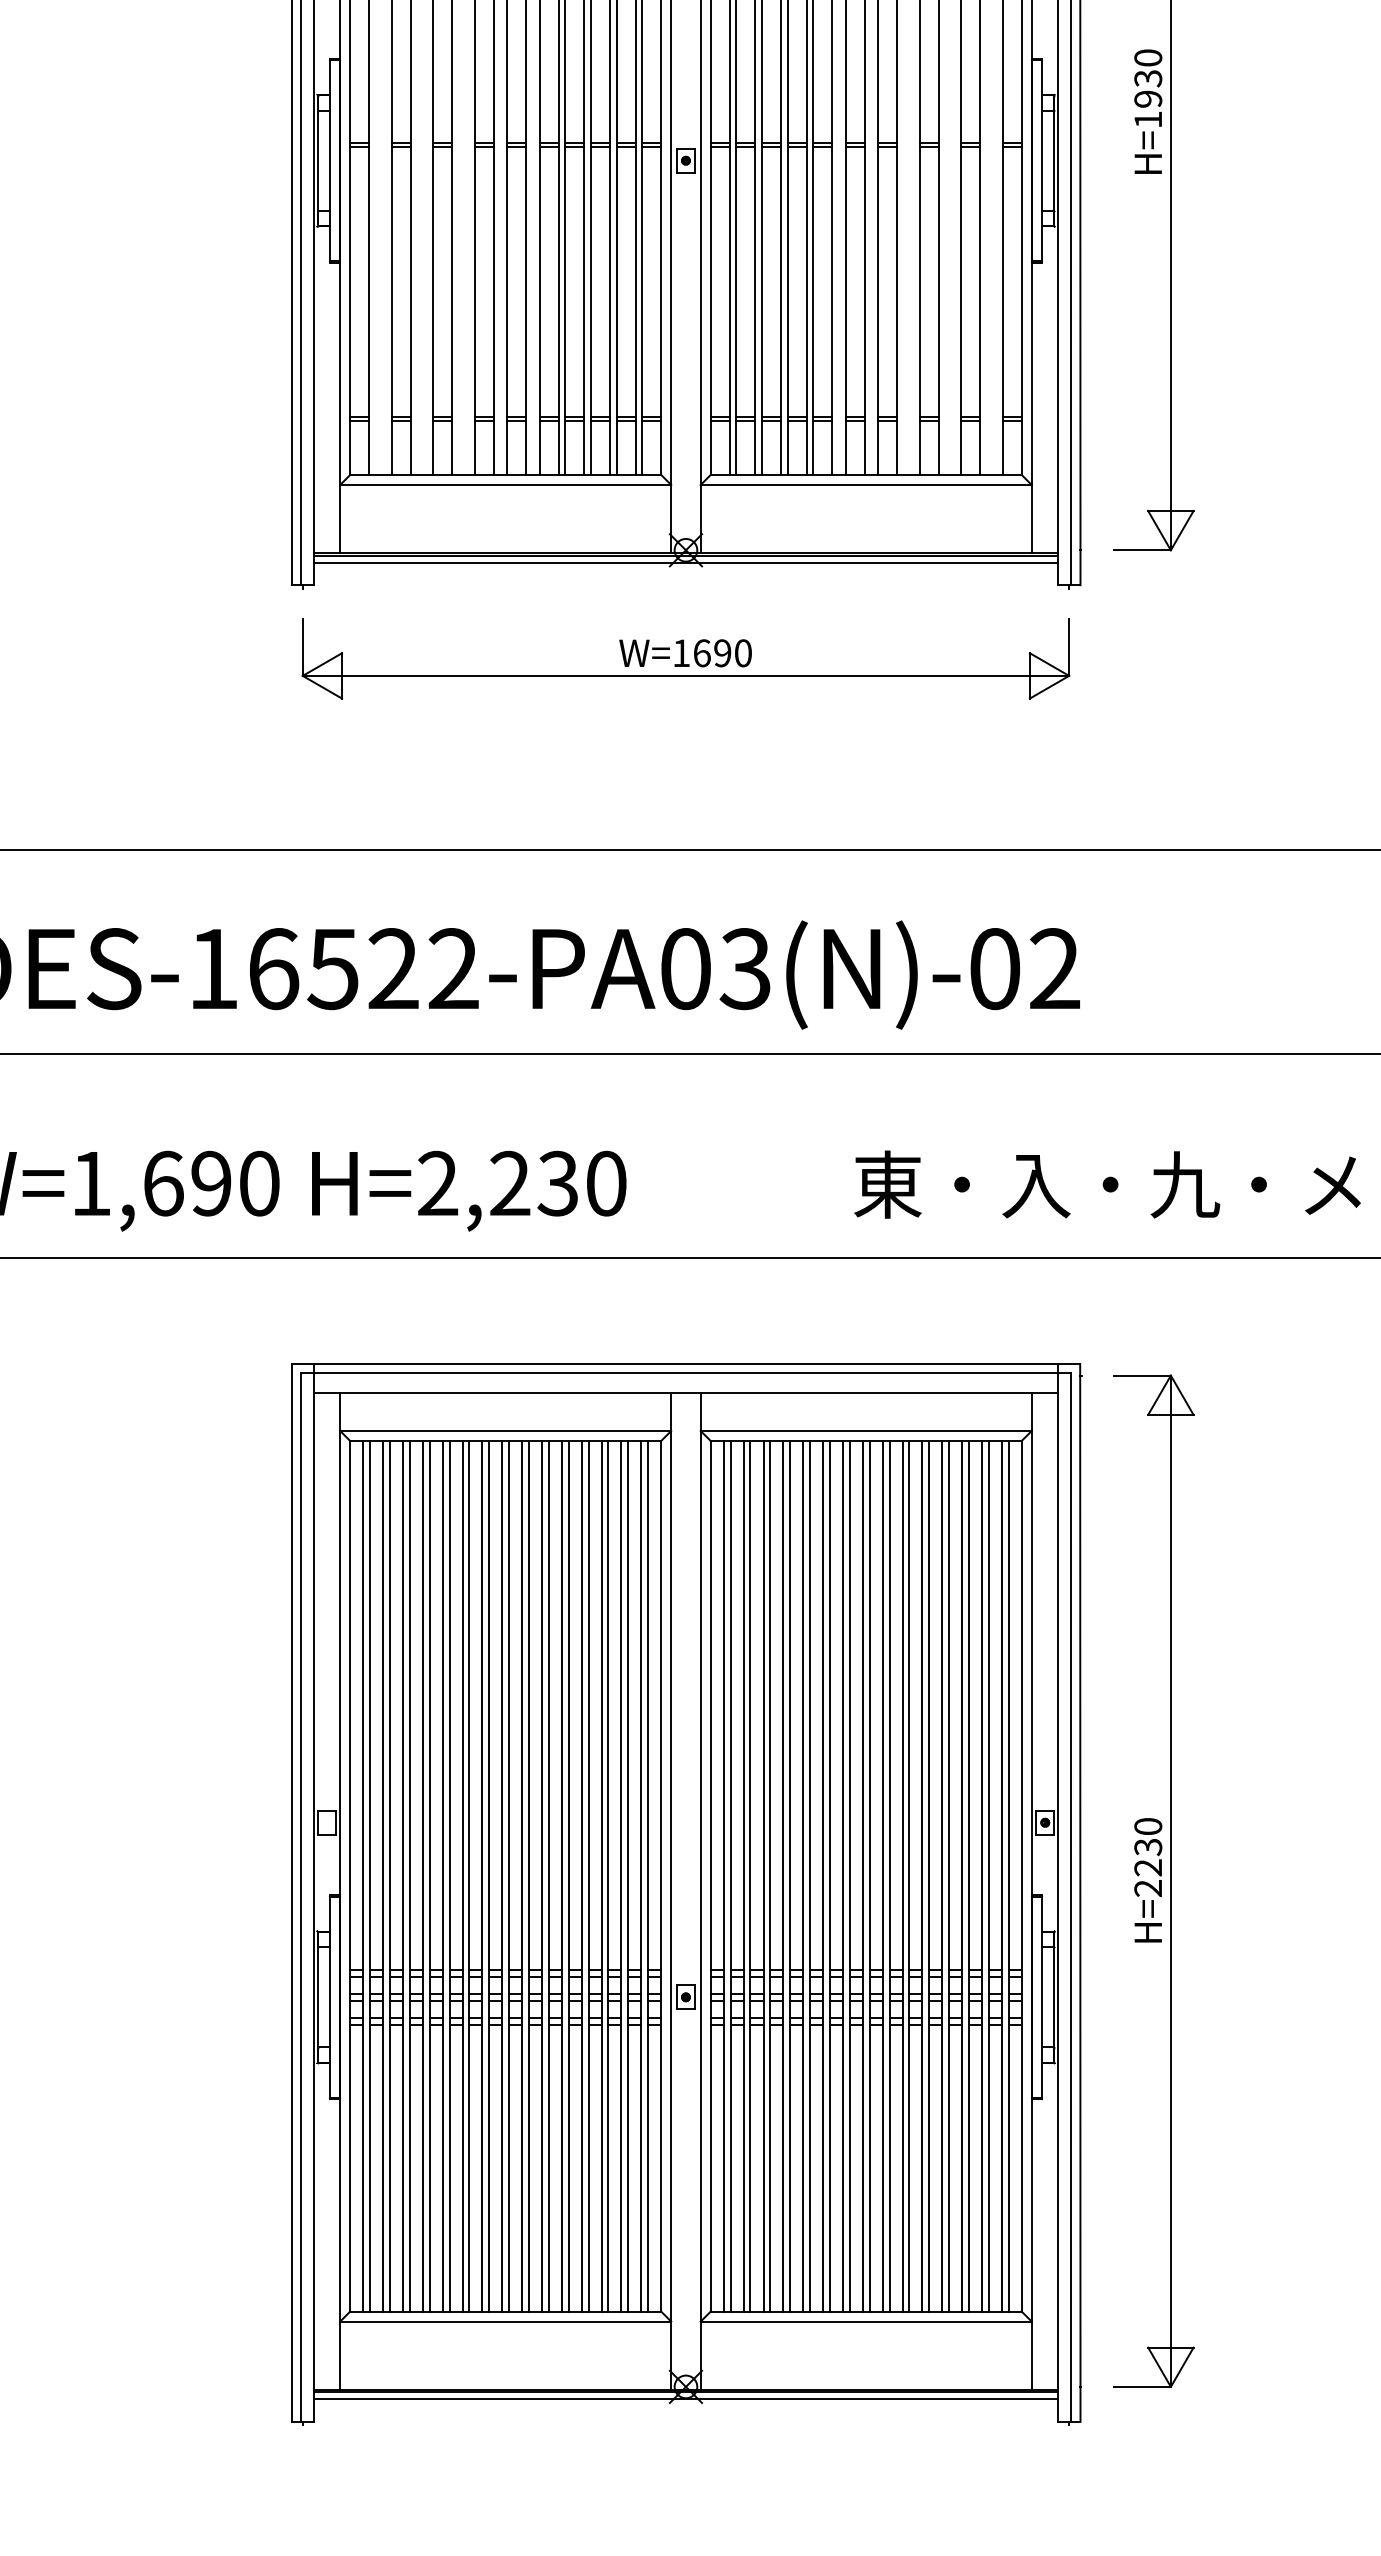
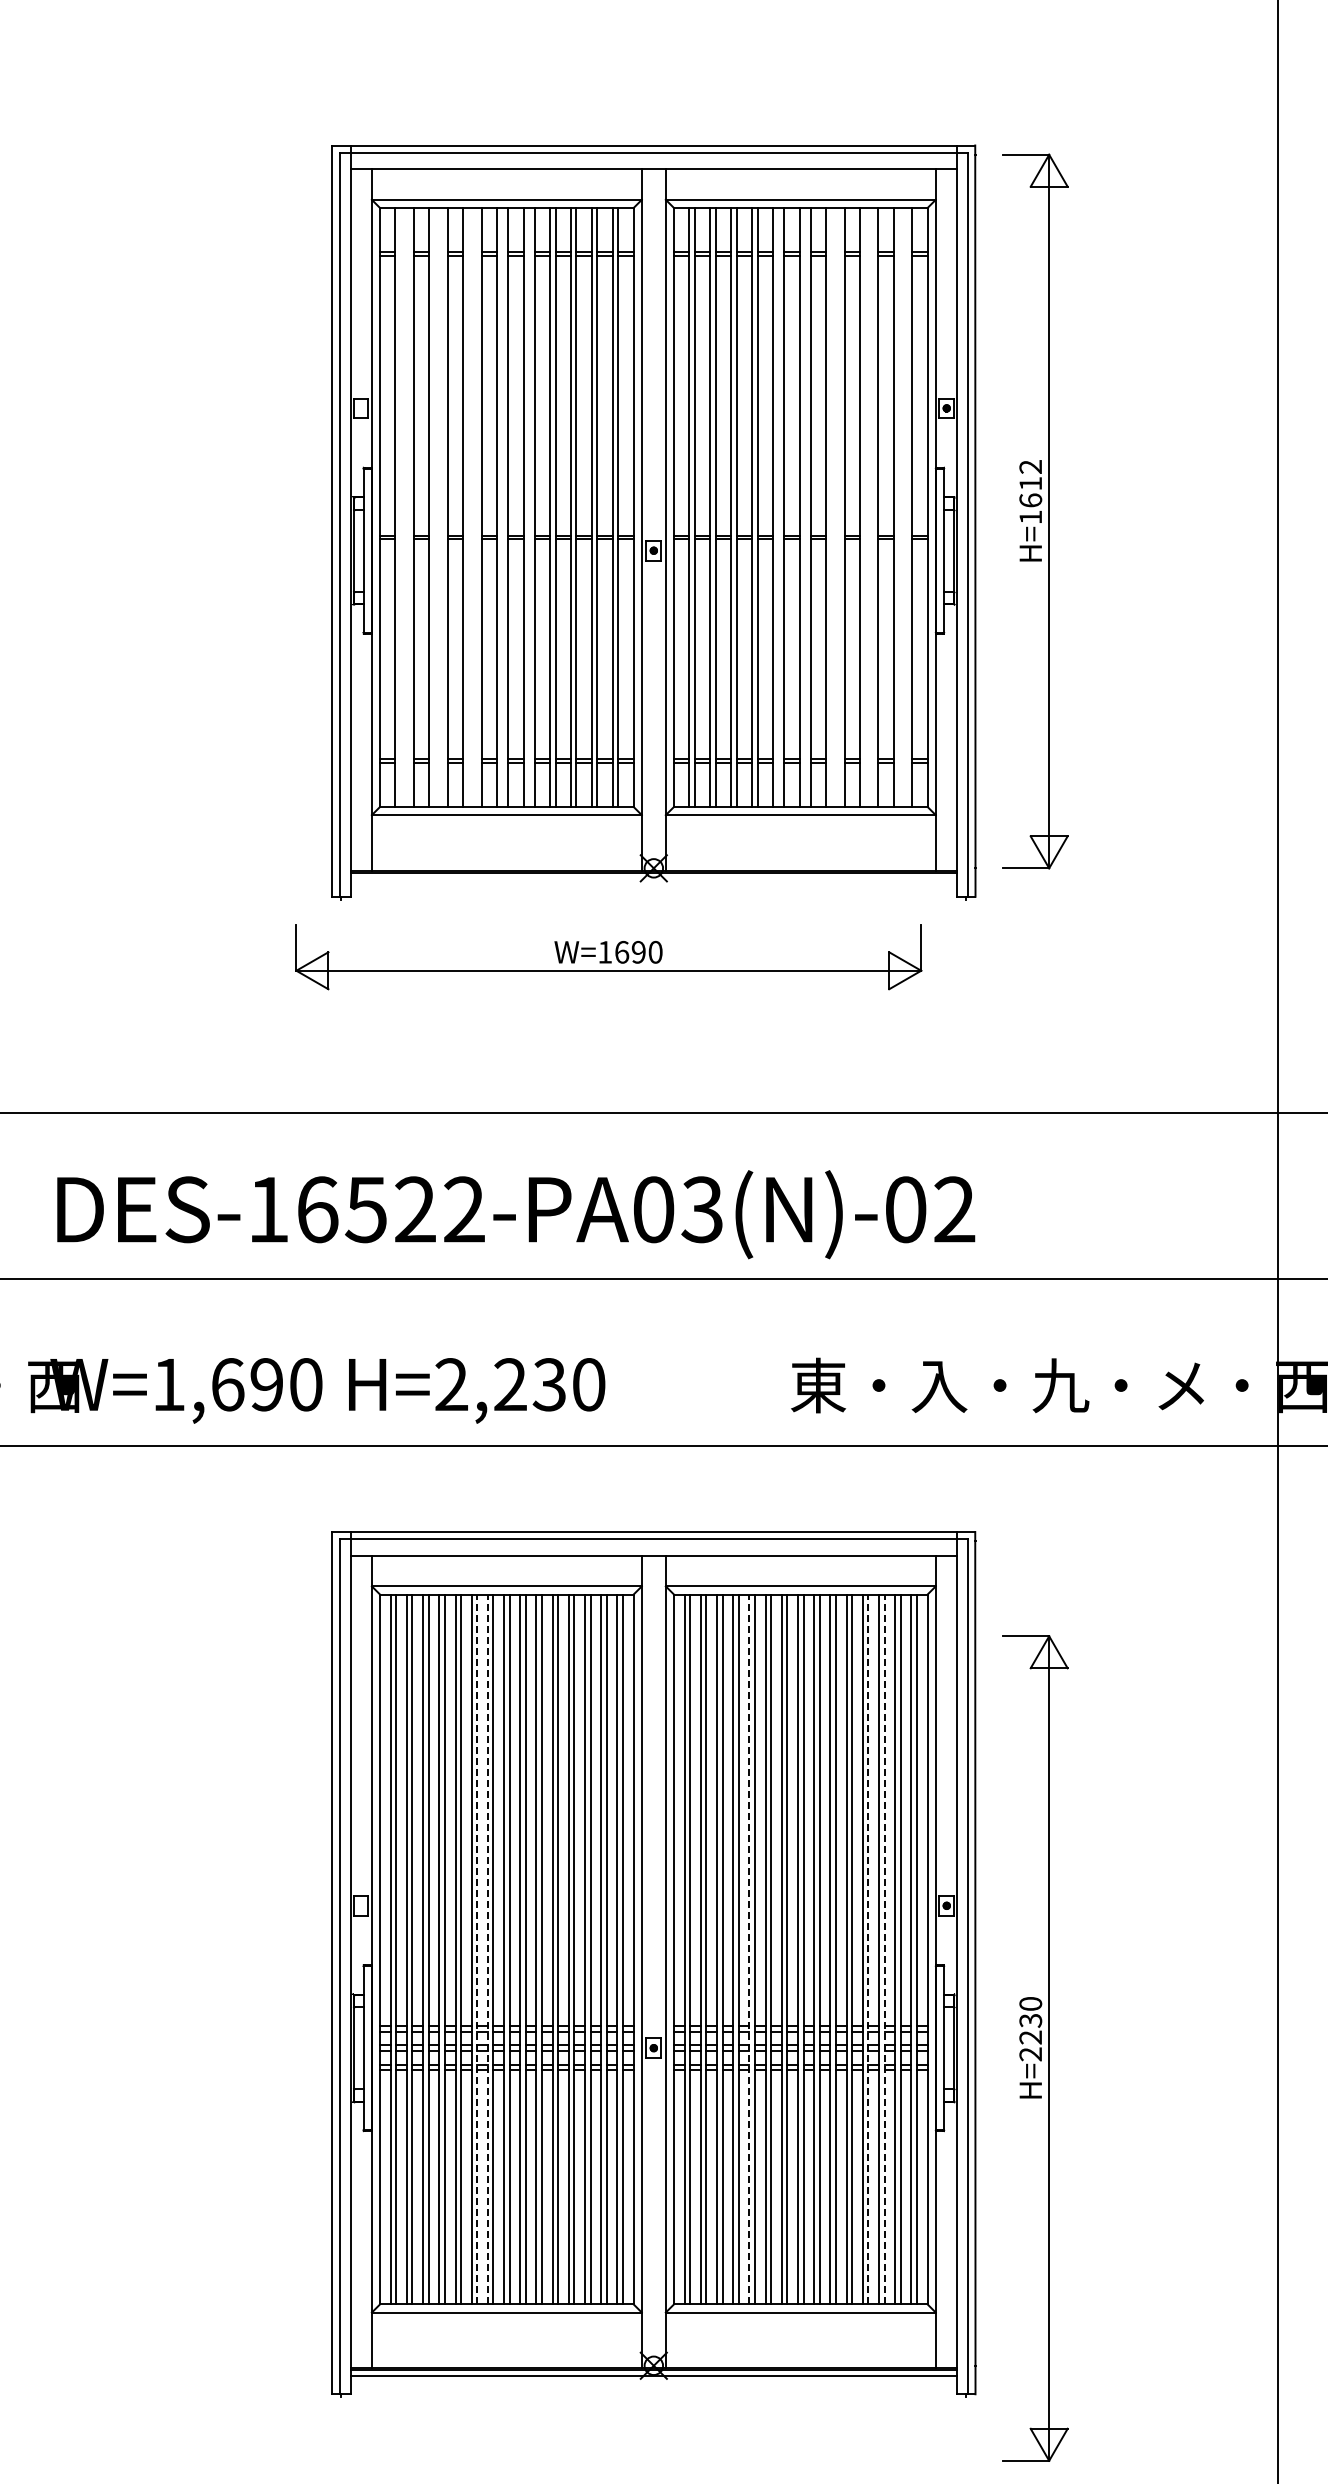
text: (1147, 78) -> (1030, 483), H=1930 -> H=1612
line: (685, 562) -> (653, 878), removed
part: (685, 659) -> (608, 957), moved
line: (469, 1876) -> (477, 1949), solid -> dashed
line: (481, 1876) -> (487, 1949), solid -> dashed
line: (803, 1876) -> (749, 1949), solid -> dashed
line: (949, 1876) -> (868, 1949), solid -> dashed
line: (968, 1876) -> (884, 1949), solid -> dashed
part: (1154, 1881) -> (1035, 2048), moved

